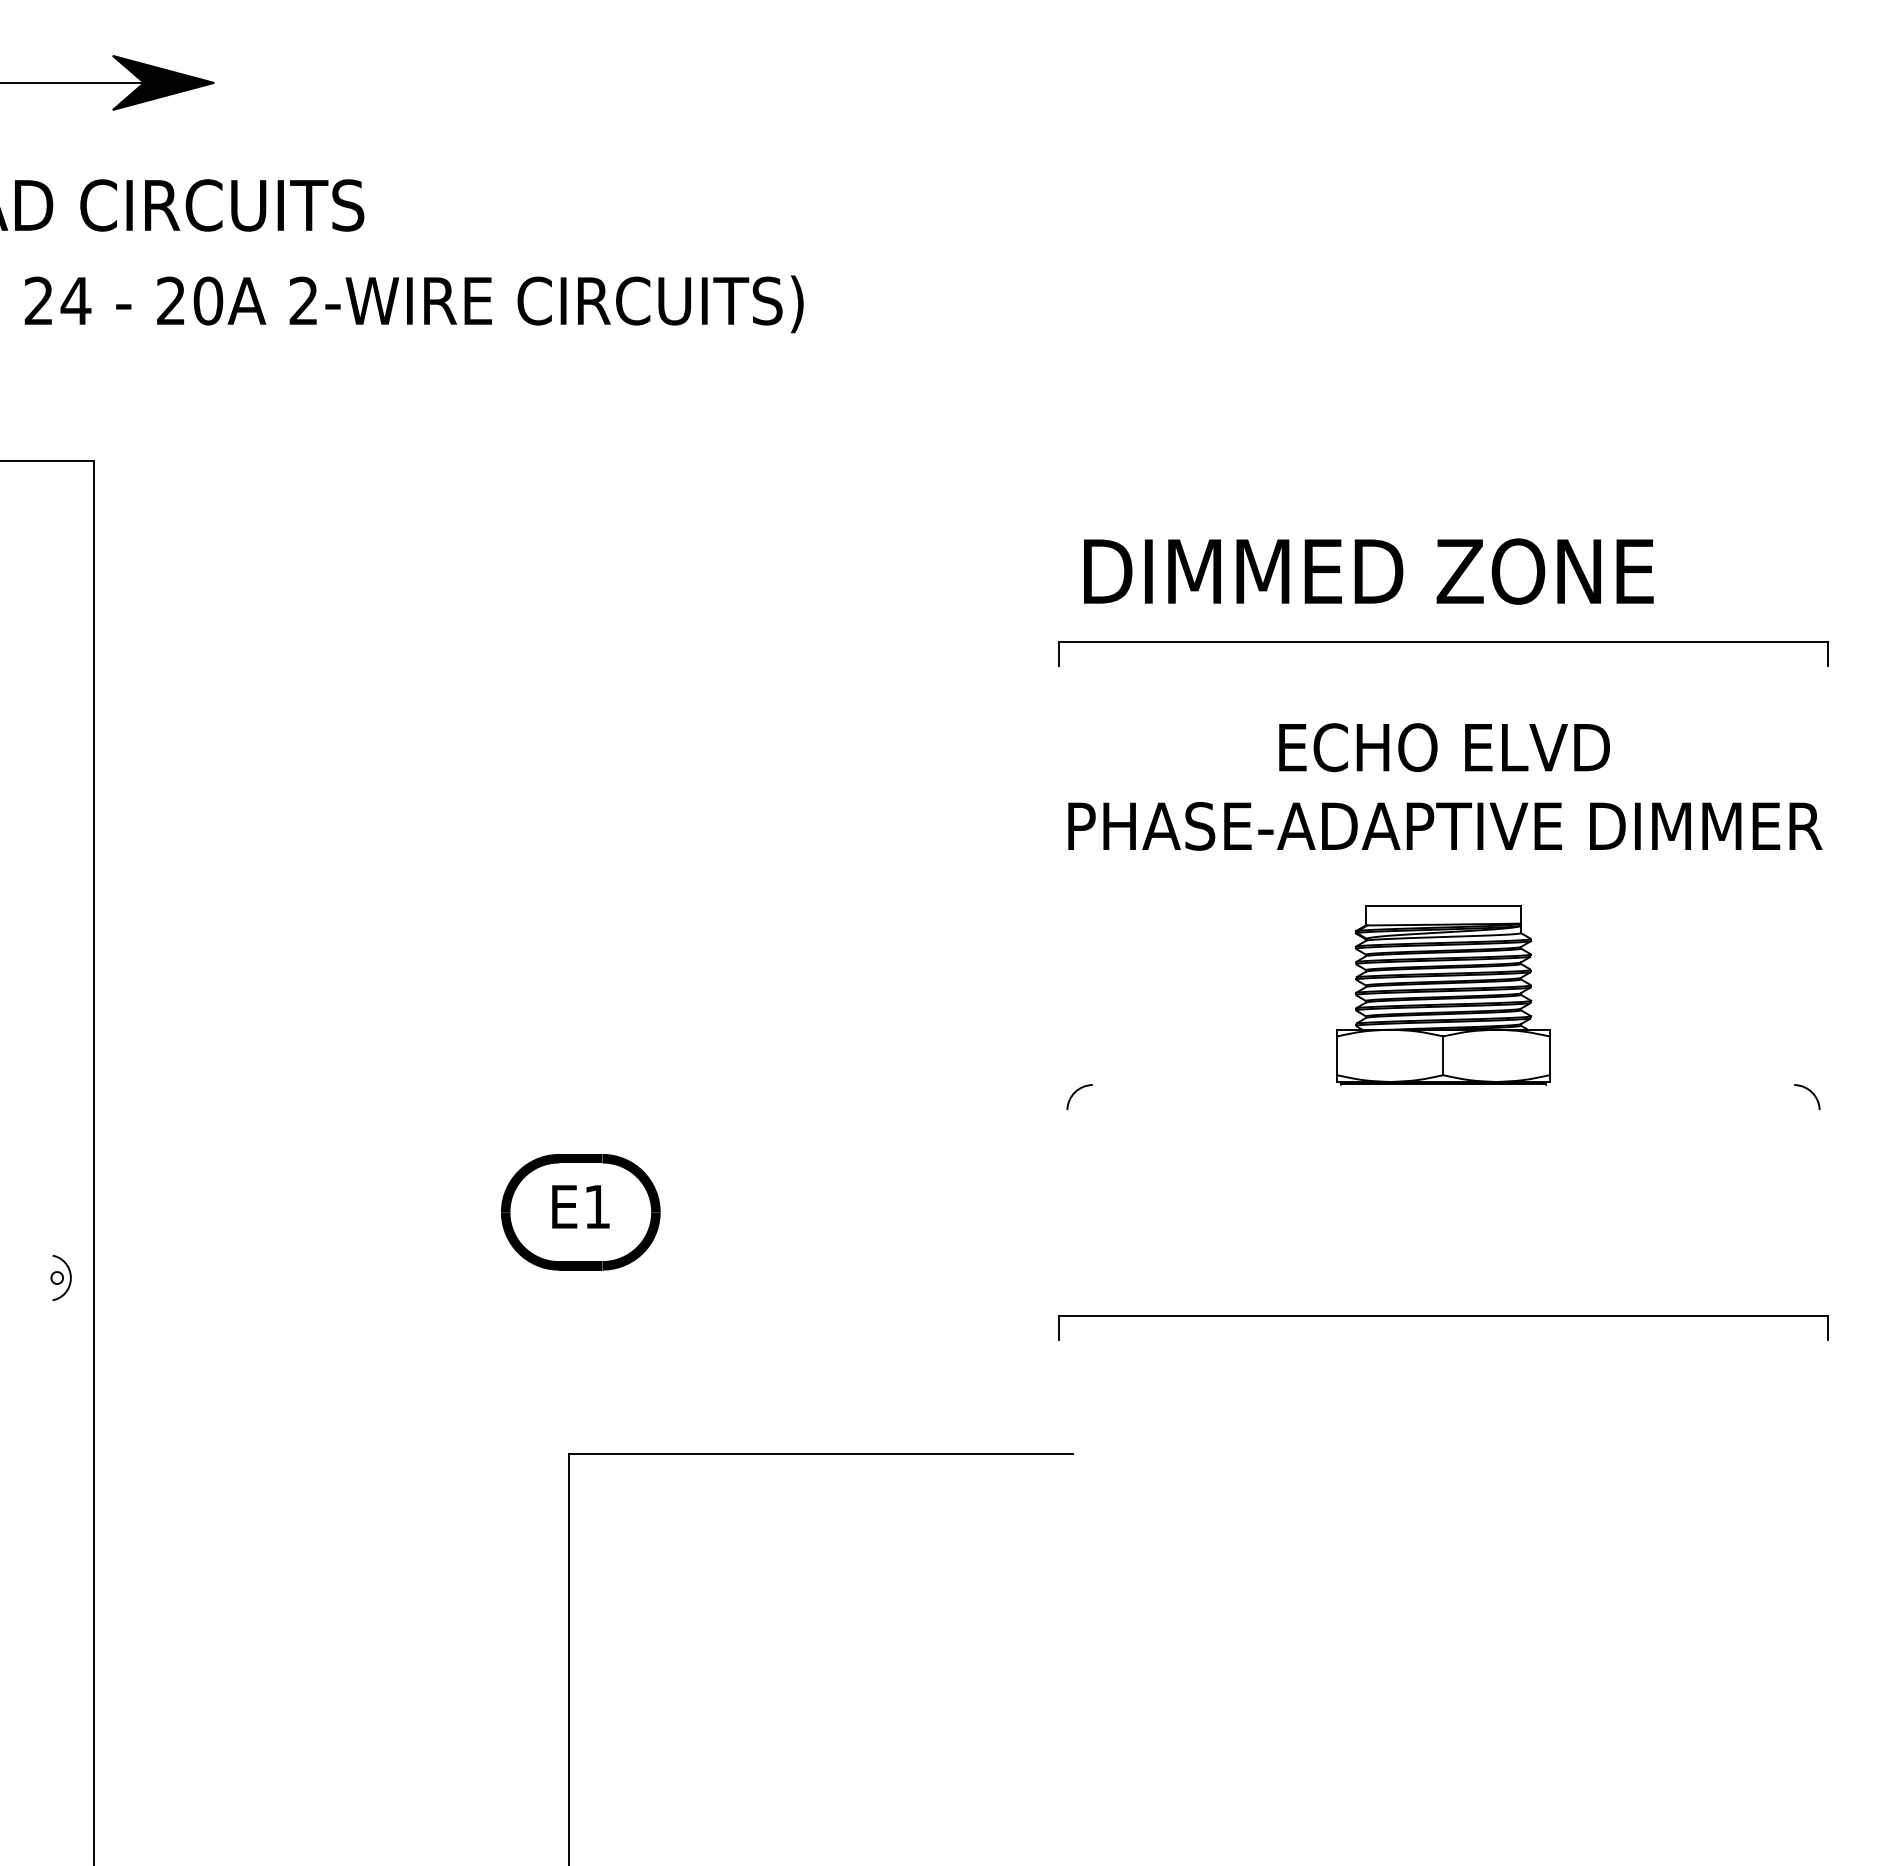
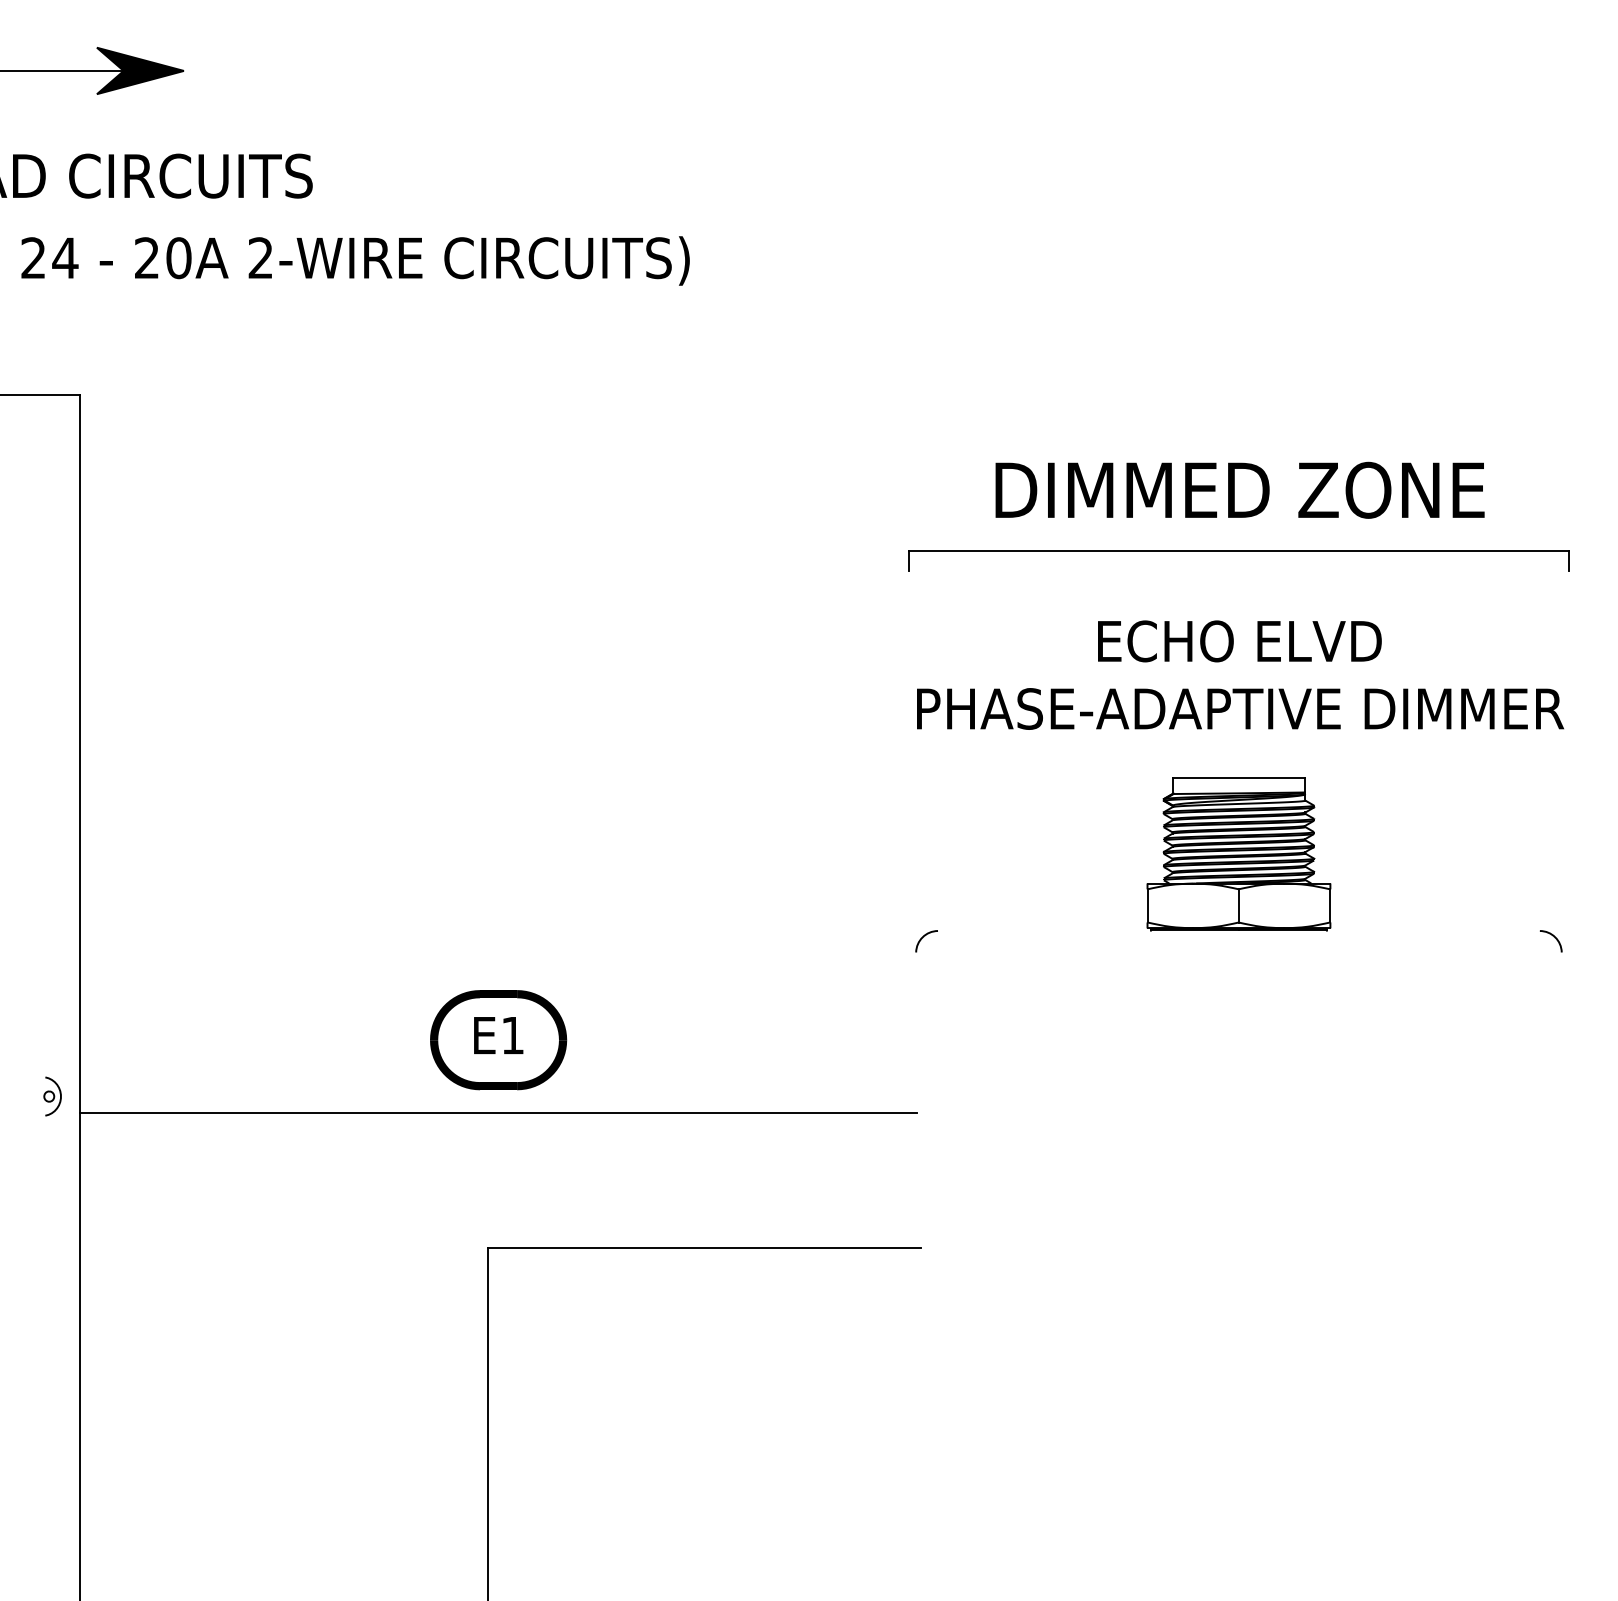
text: (1368, 571) -> (1239, 490), moved
line: (580, 1297) -> (498, 1113), added
part: (1443, 1316) -> (1238, 1129), removed

